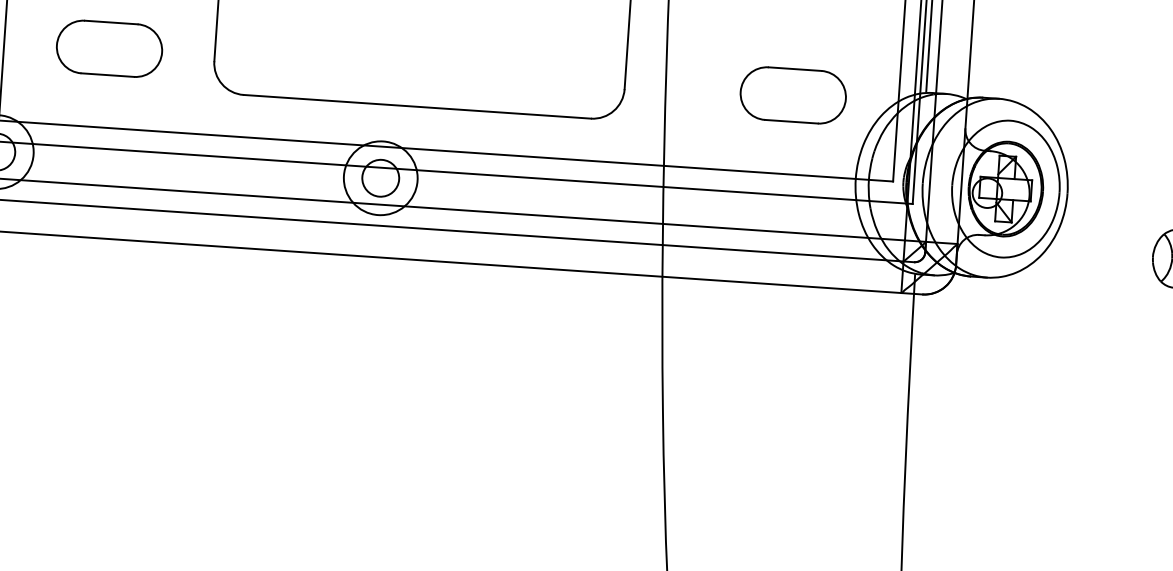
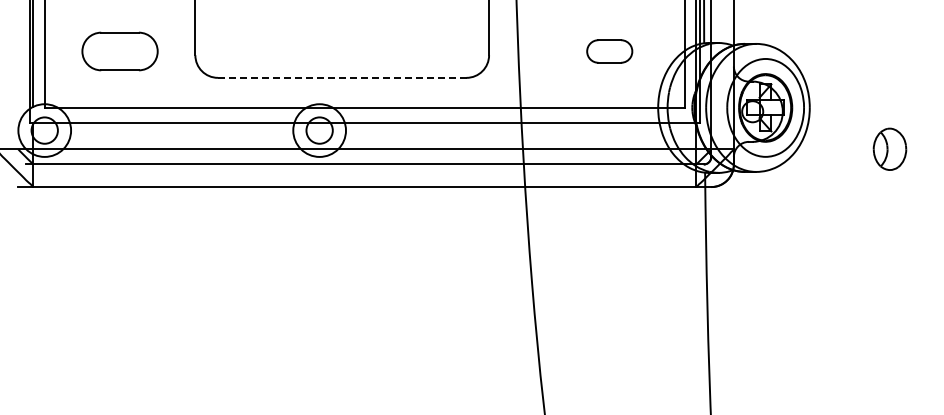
part: (793, 95) -> (609, 51), size x0.6
line: (416, 106) -> (341, 77), solid -> dashed

